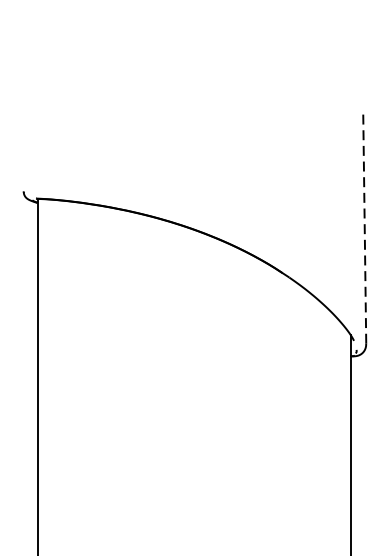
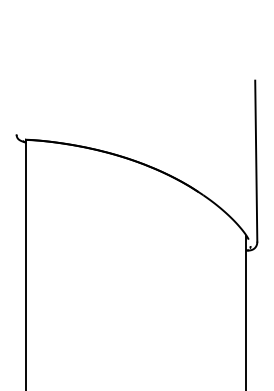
line: (365, 229) -> (256, 161), dashed -> solid

